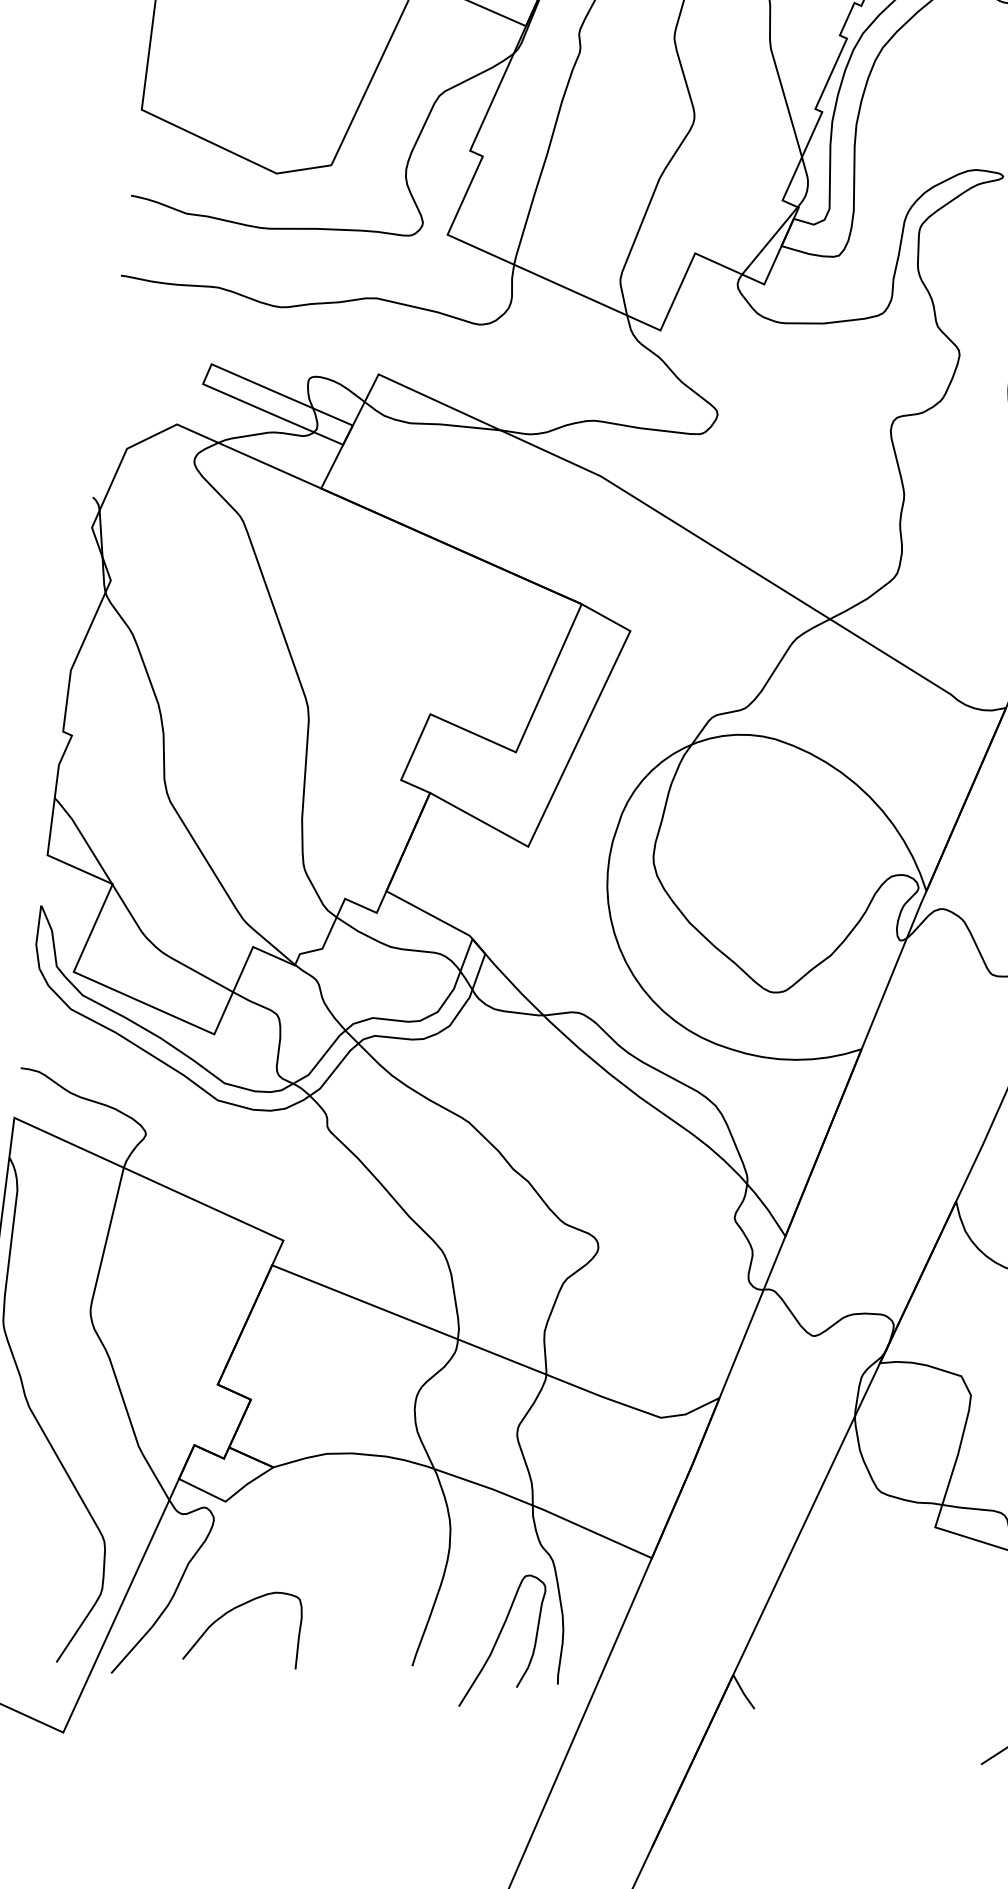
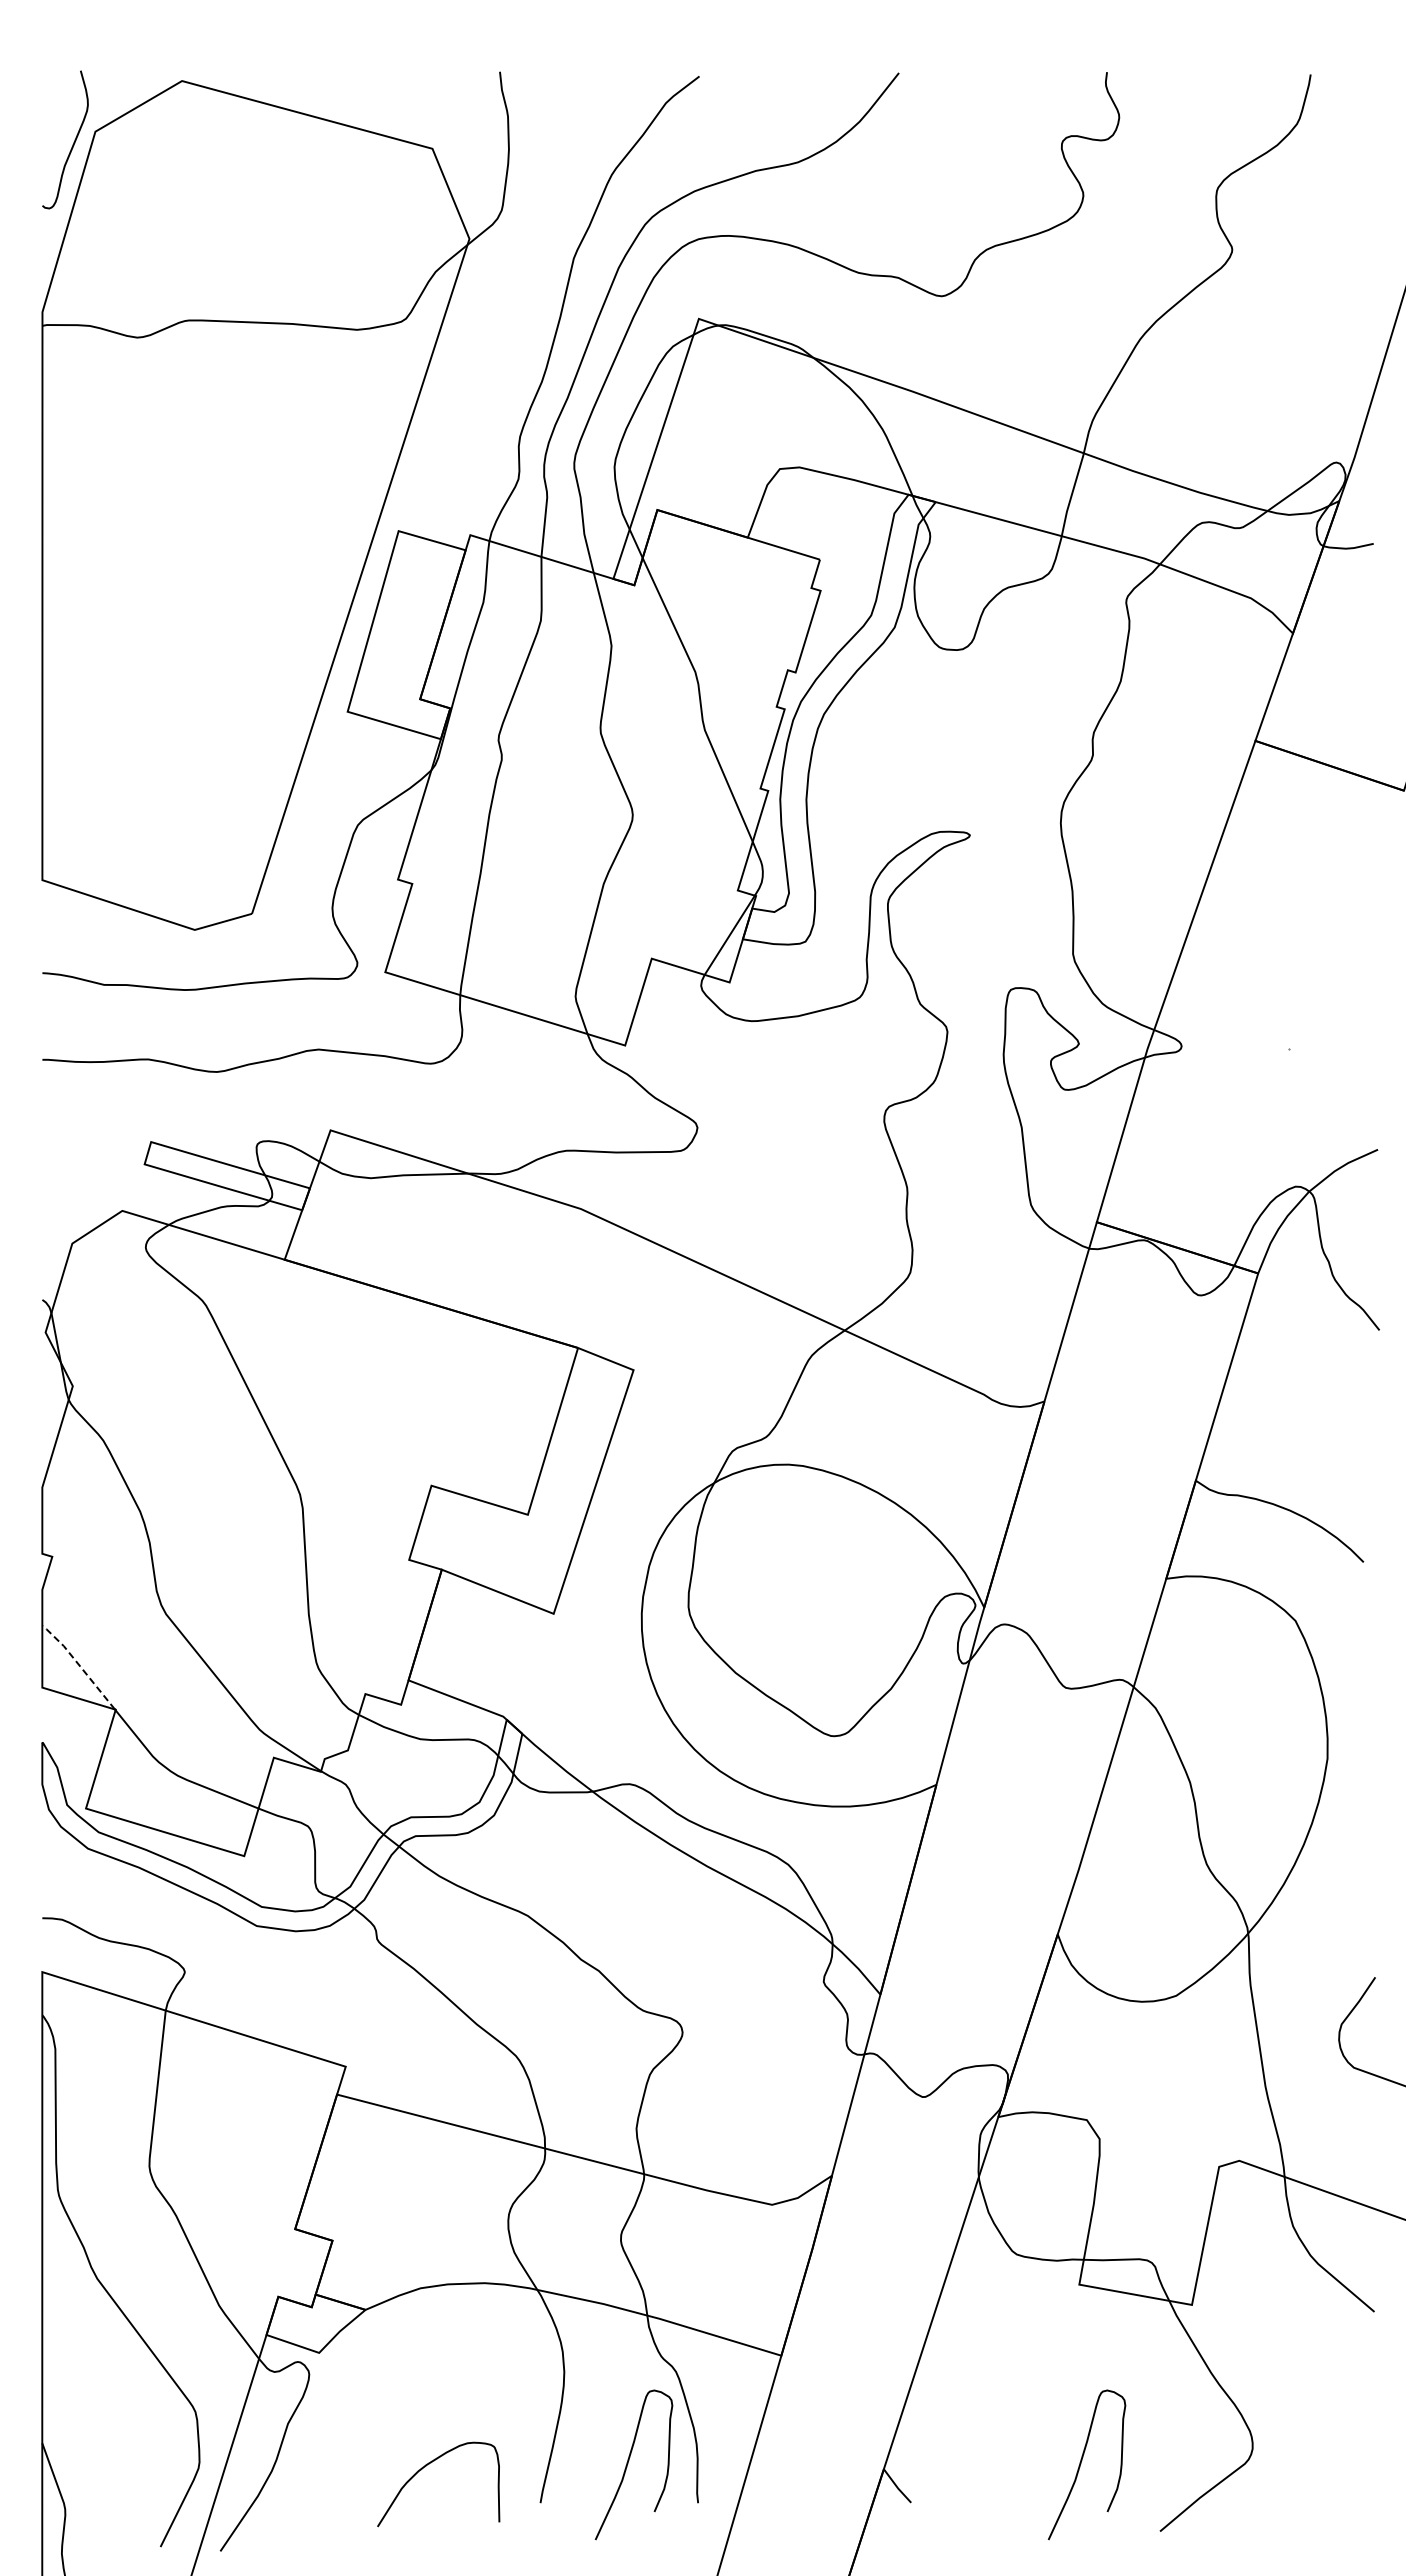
line: (84, 839) -> (79, 1665), solid -> dashed
curve: (233, 1610) -> (425, 2467), moved
curve: (916, 1693) -> (1081, 2464), added

